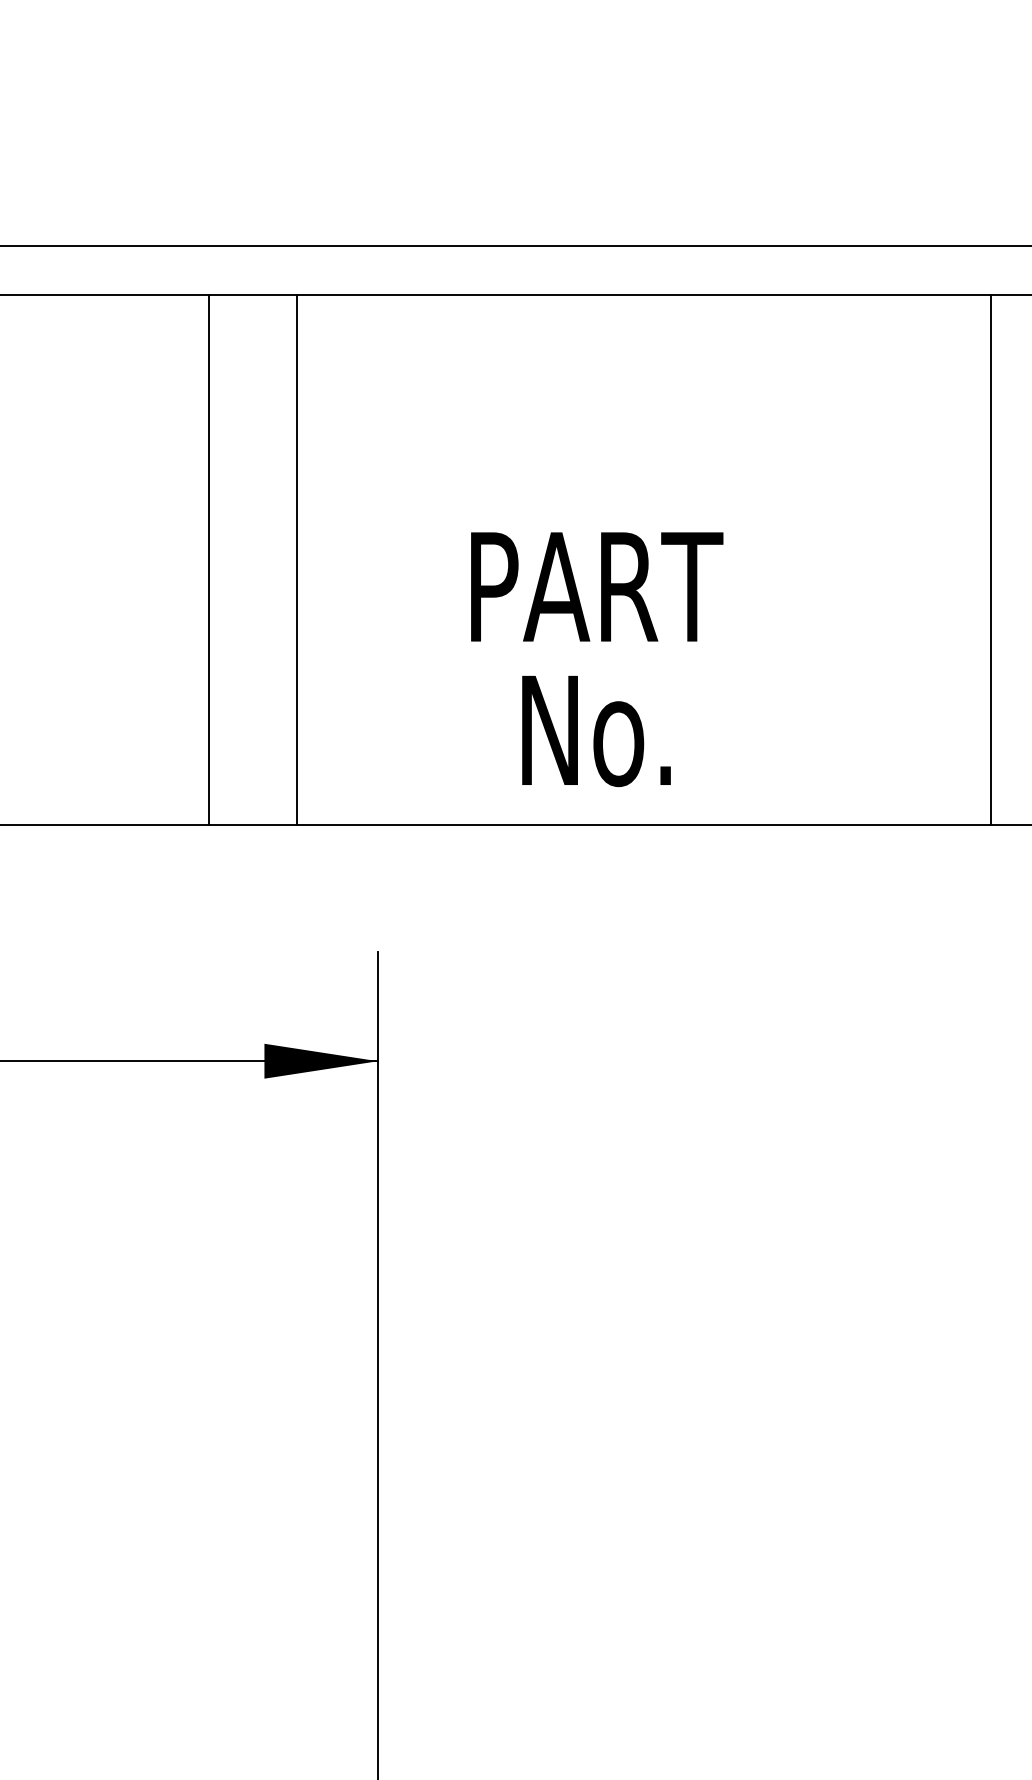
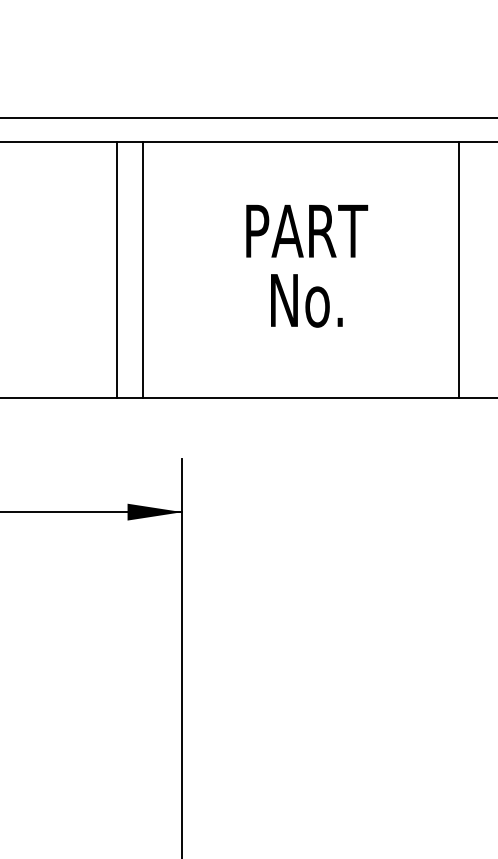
line: (208, 560) -> (116, 270), moved
line: (991, 560) -> (459, 270), moved
text: (597, 660) -> (307, 266), moved

